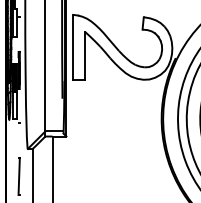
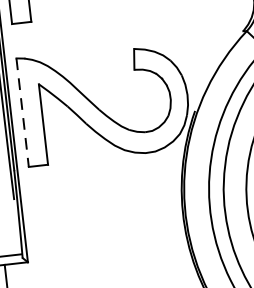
line: (73, 47) -> (22, 112), solid -> dashed

